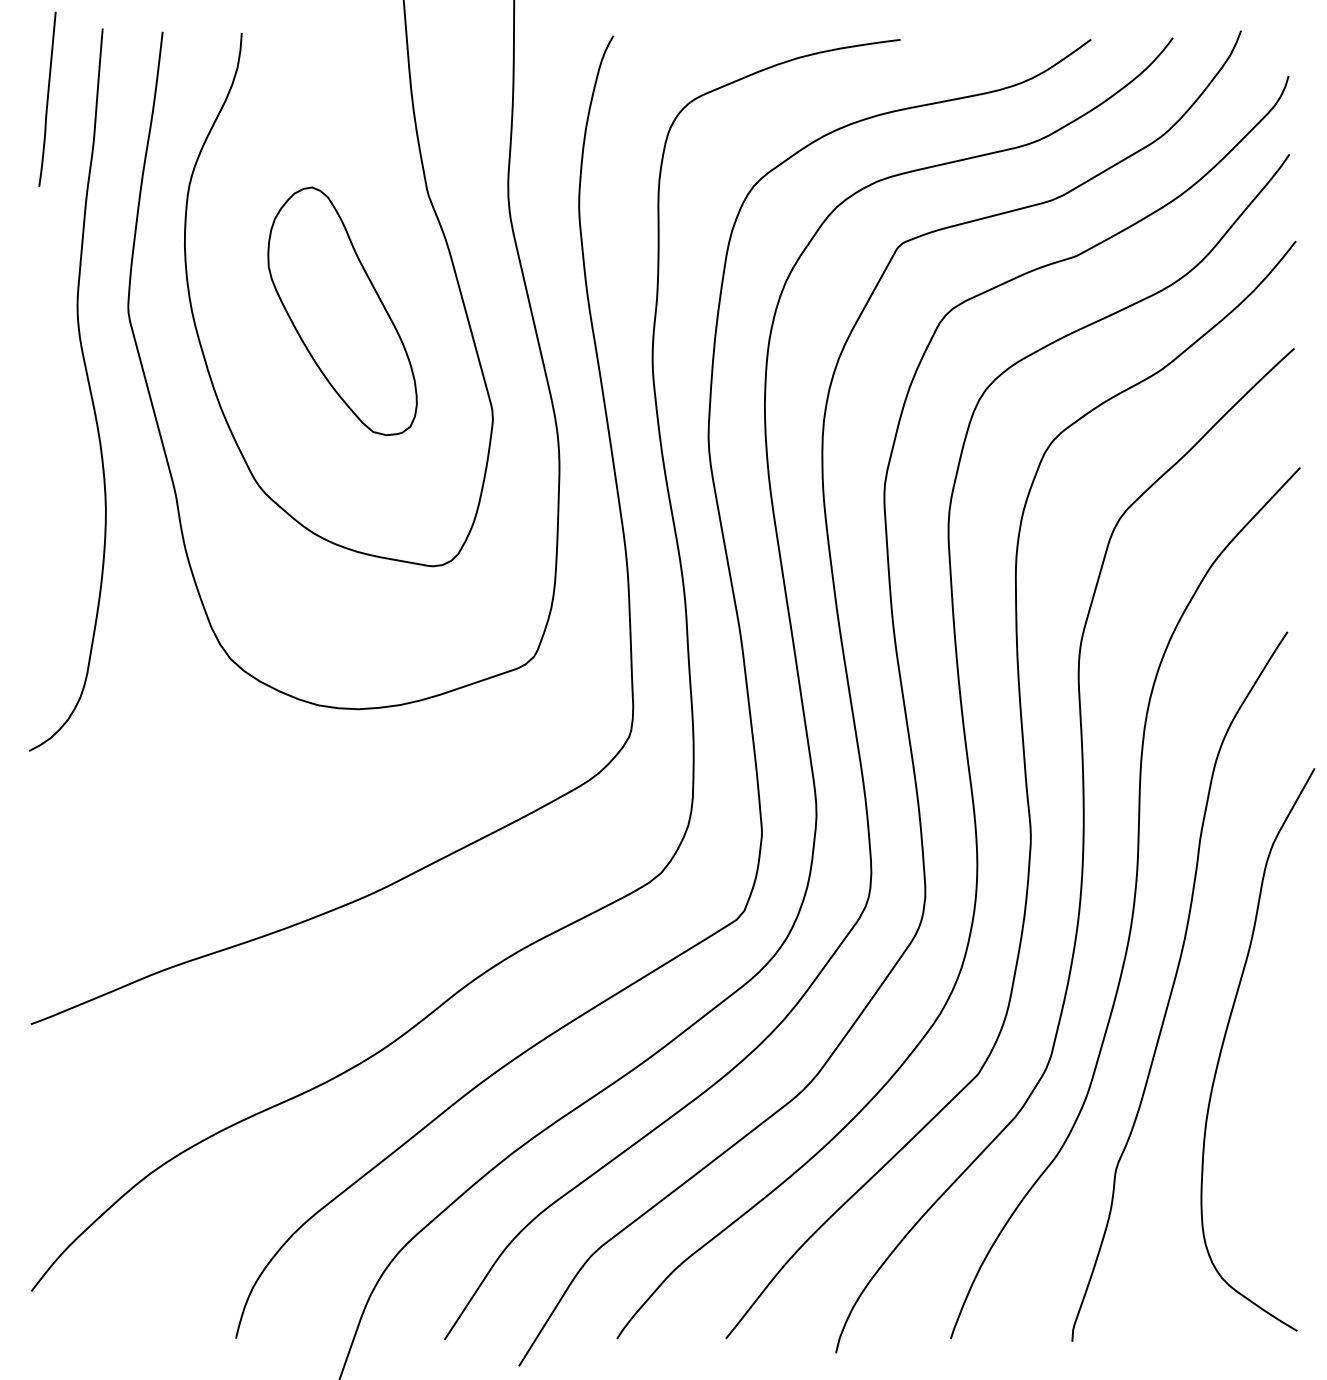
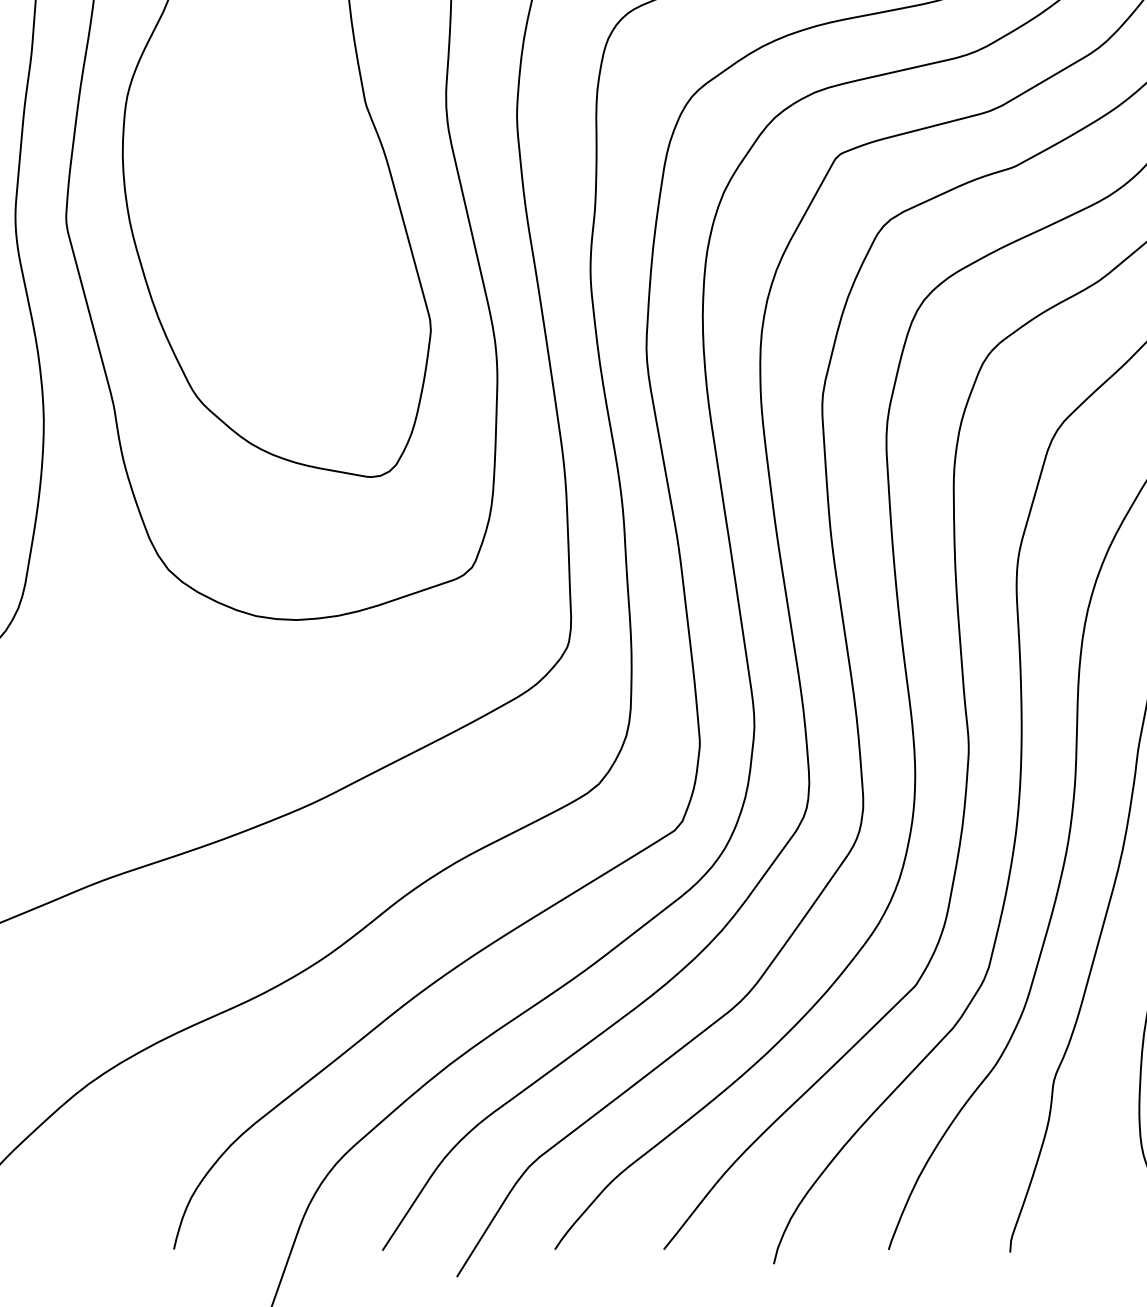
part: (342, 311) -> (280, 222), removed

